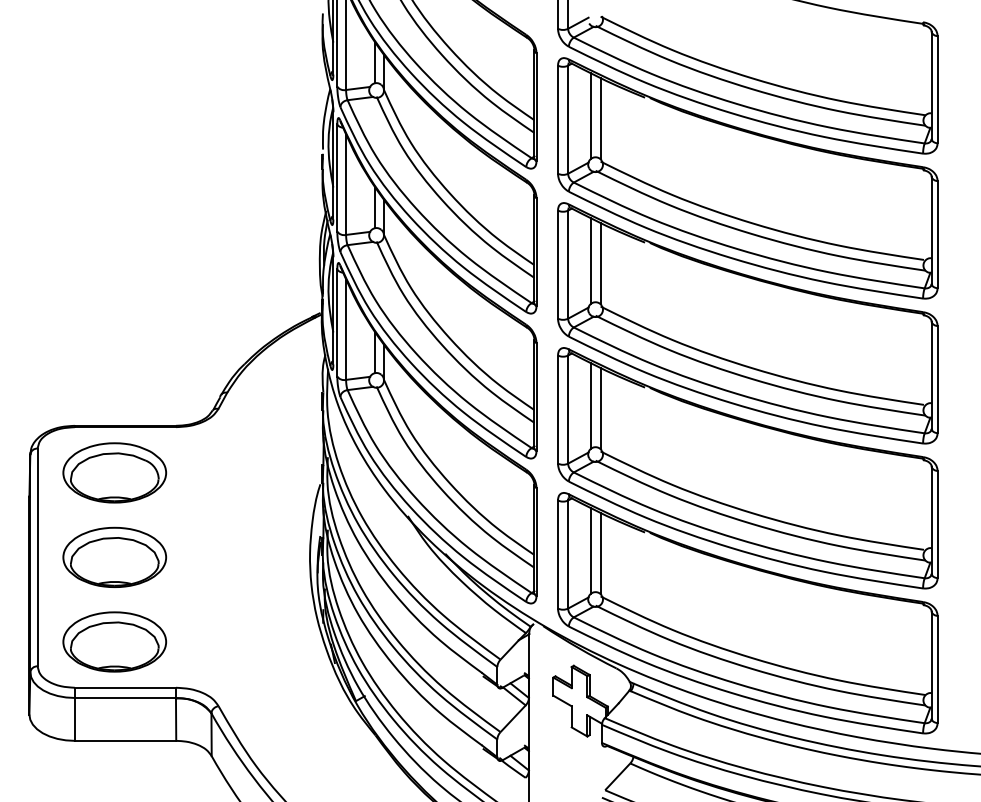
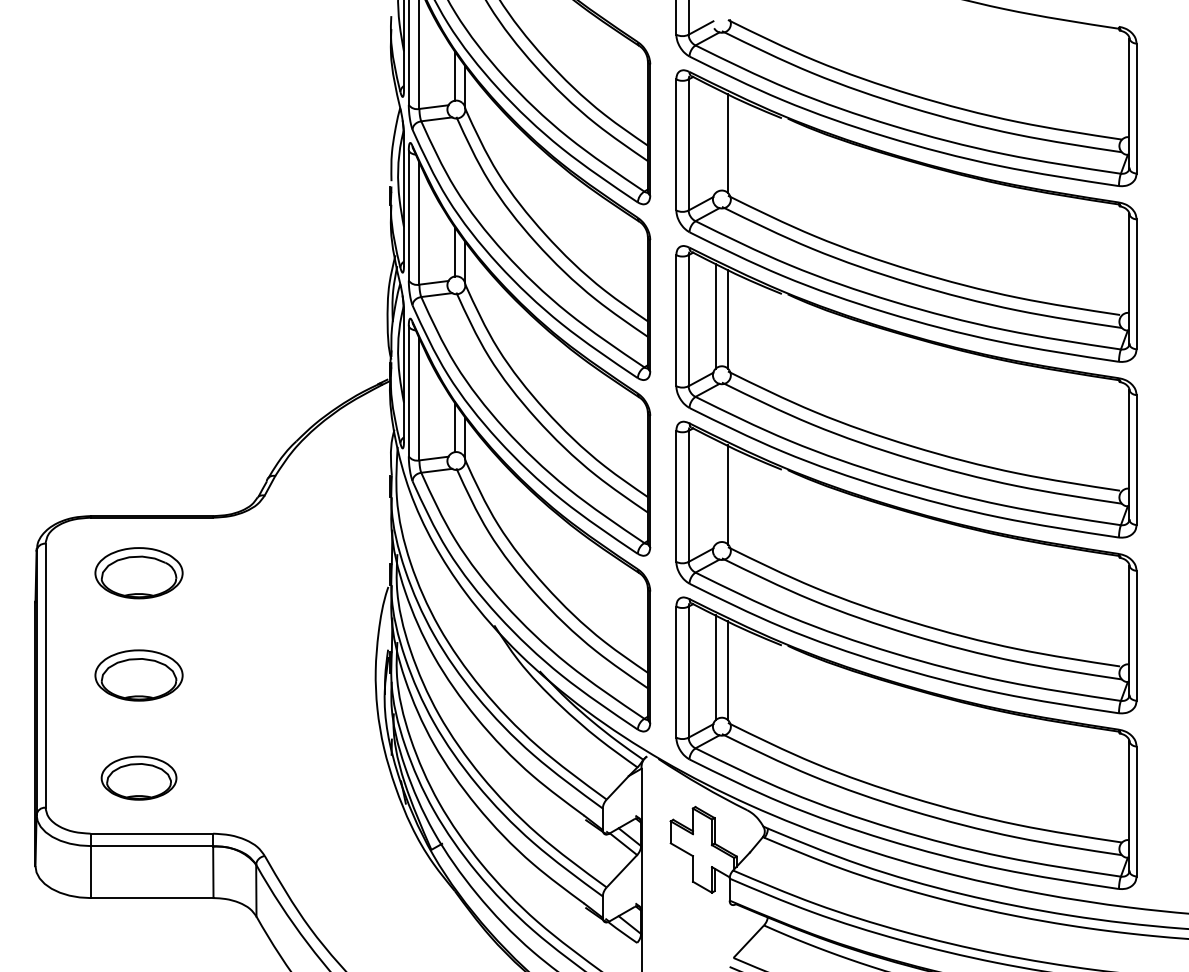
line: (590, 115) -> (715, 139), removed
line: (590, 405) -> (715, 491), removed
part: (114, 472) -> (138, 572), size x0.7
part: (114, 556) -> (138, 674), size x0.7
part: (114, 641) -> (138, 777), size x0.6

